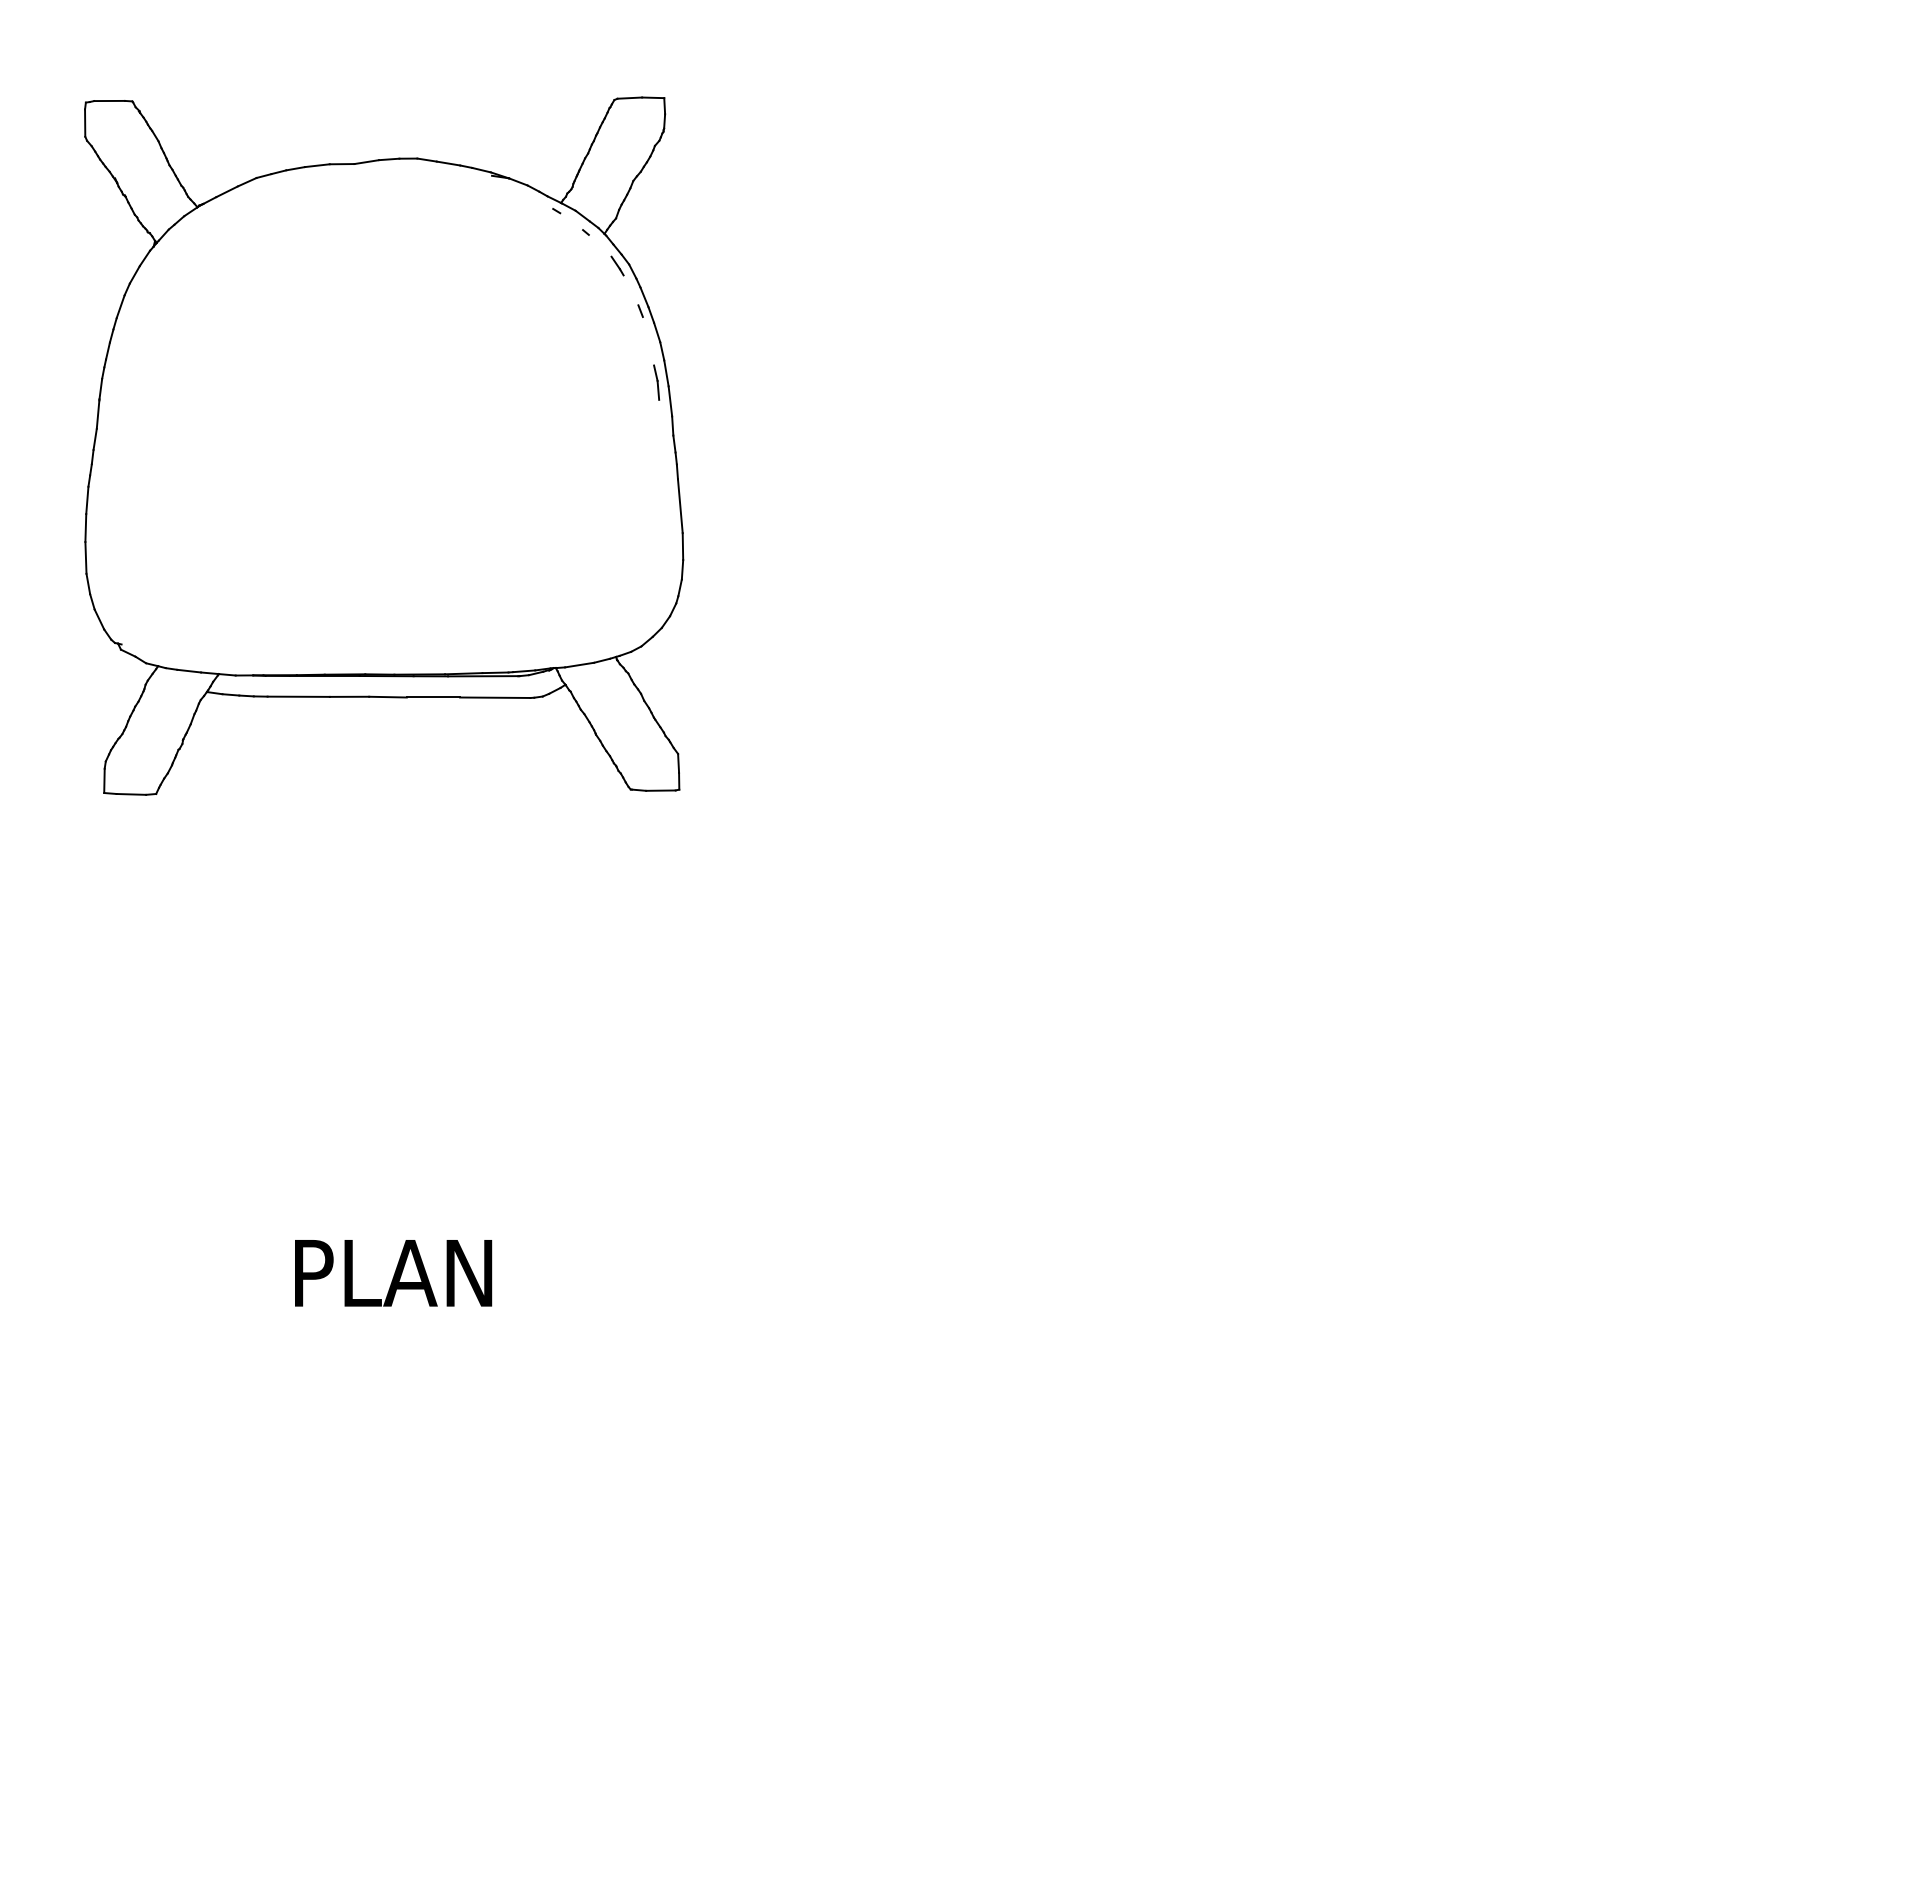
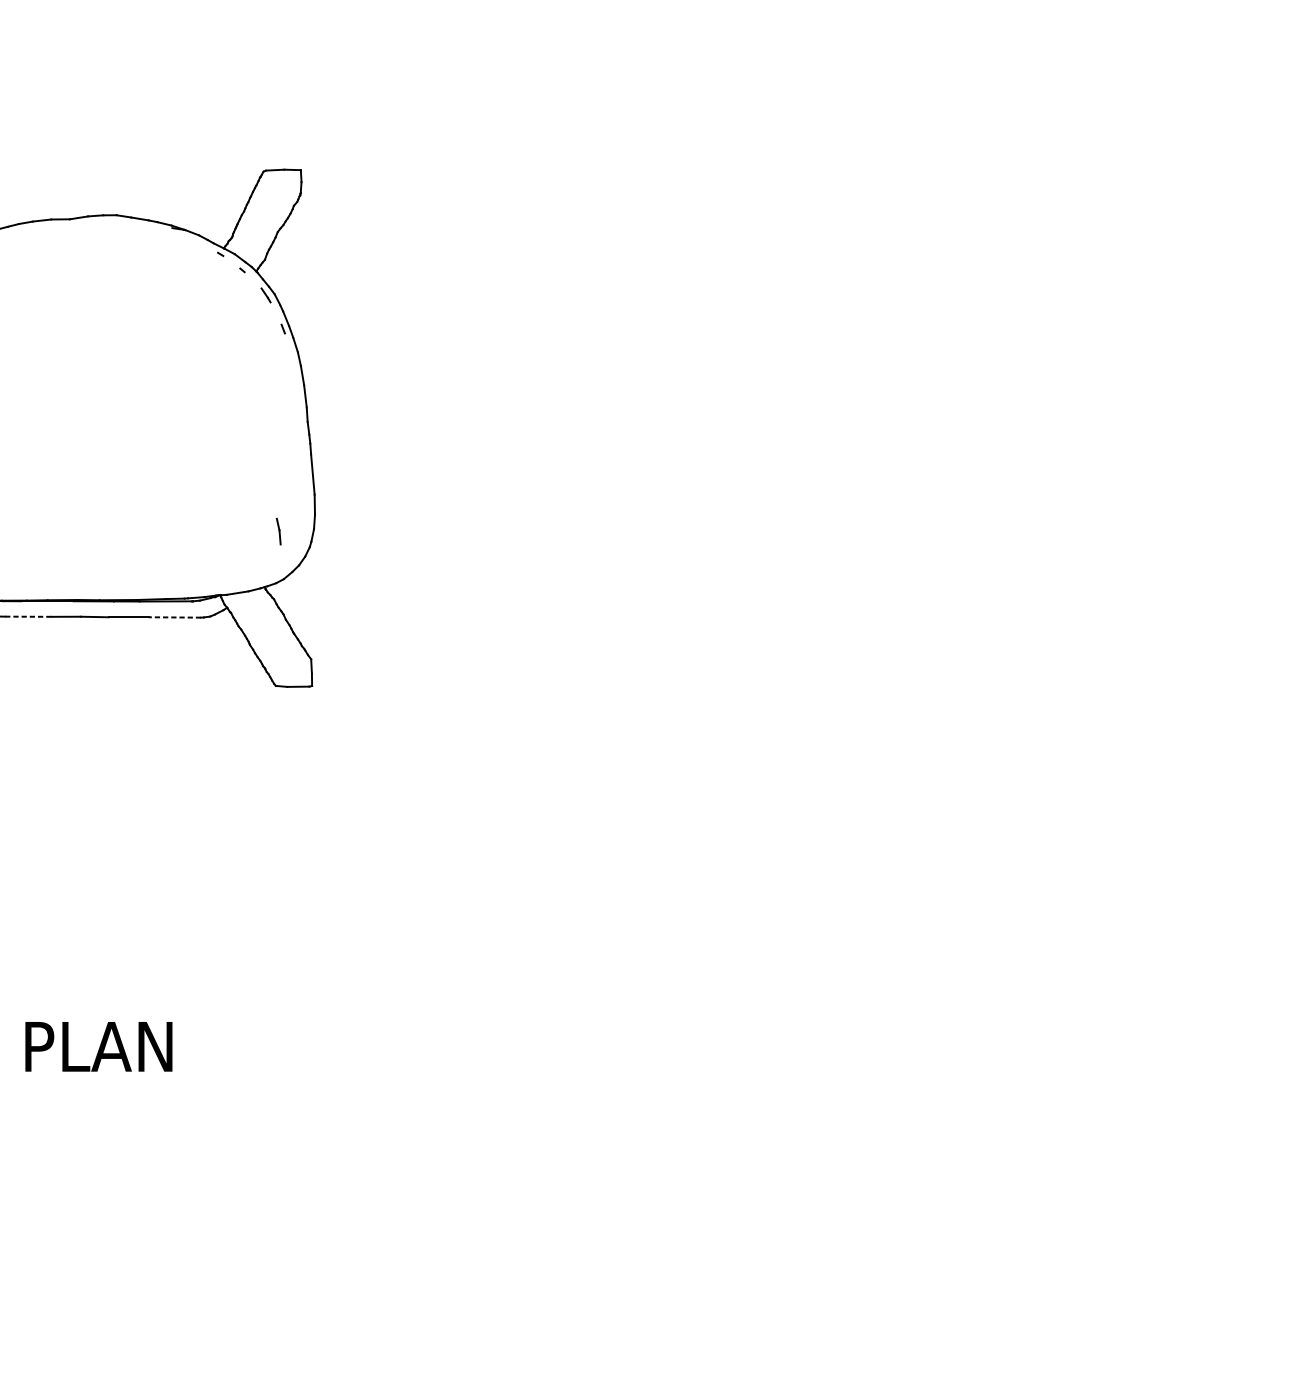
part: (656, 382) -> (278, 531), moved
line: (298, 696) -> (28, 616), solid -> dashed
line: (494, 697) -> (174, 617), solid -> dashed

